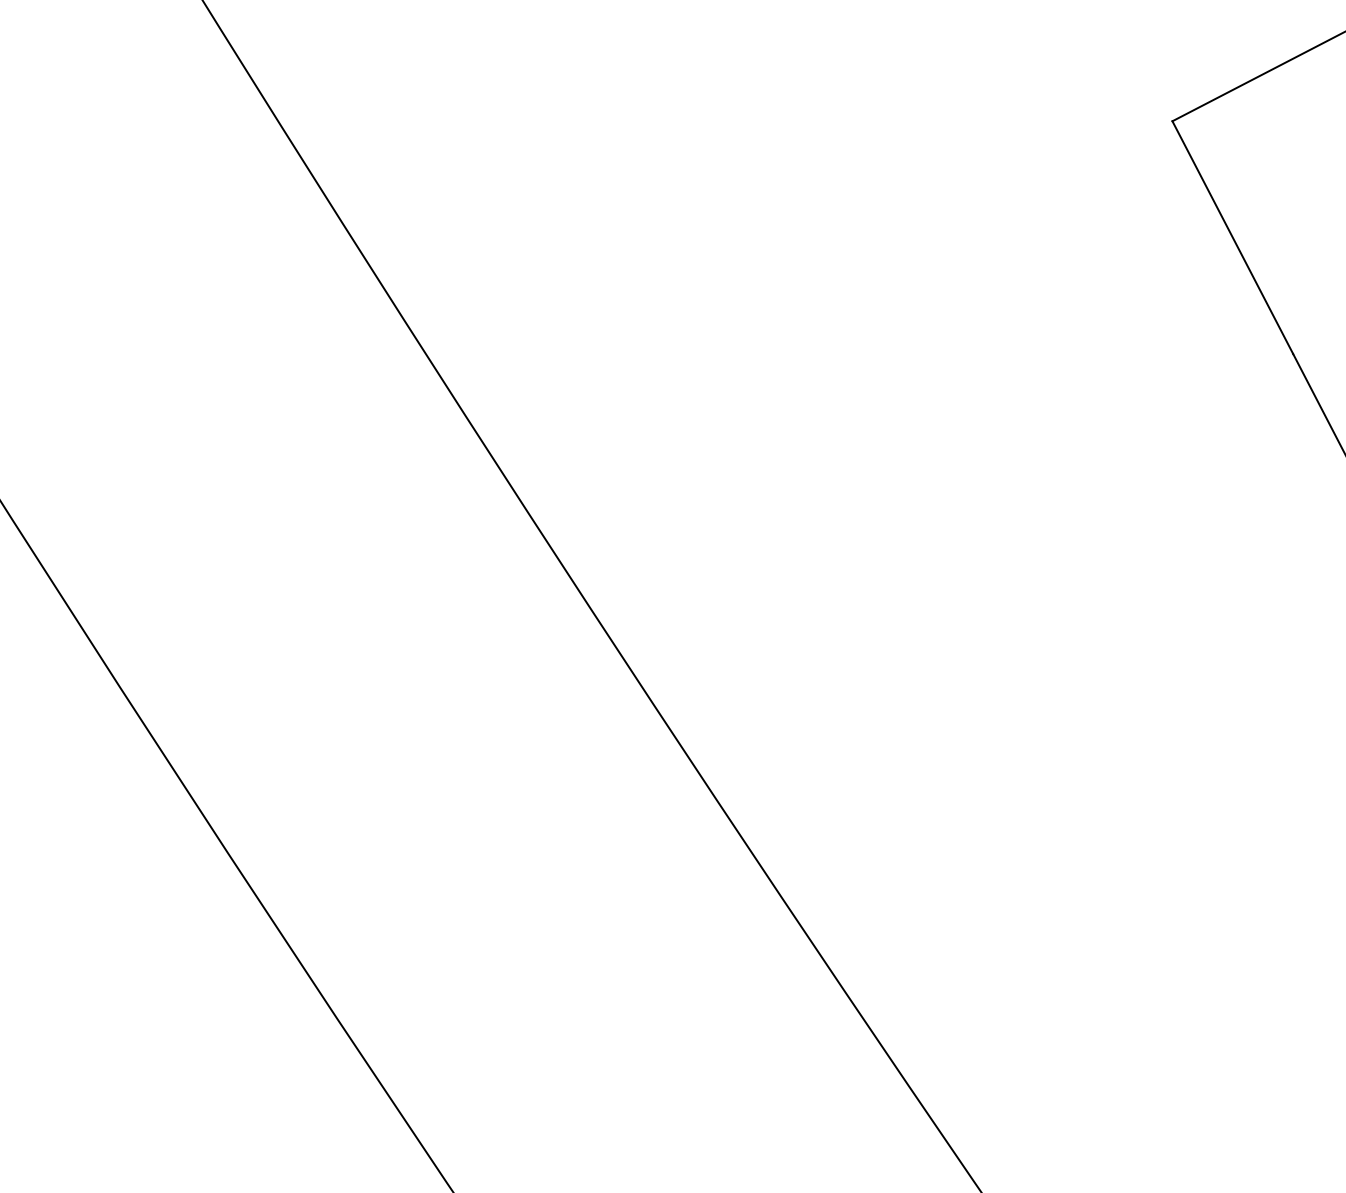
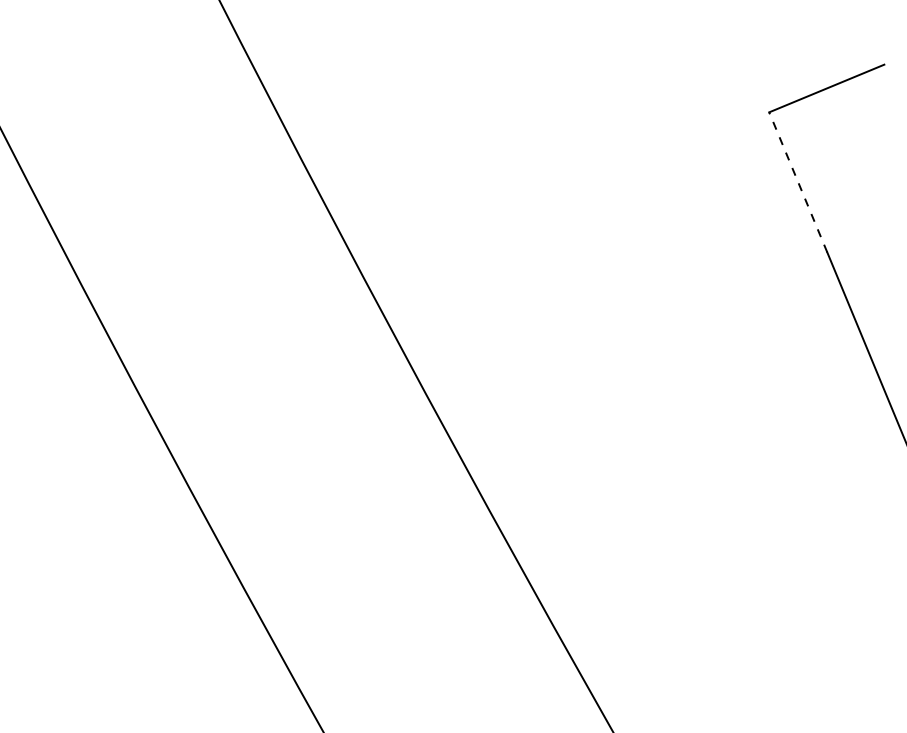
line: (1233, 237) -> (798, 182), solid -> dashed

